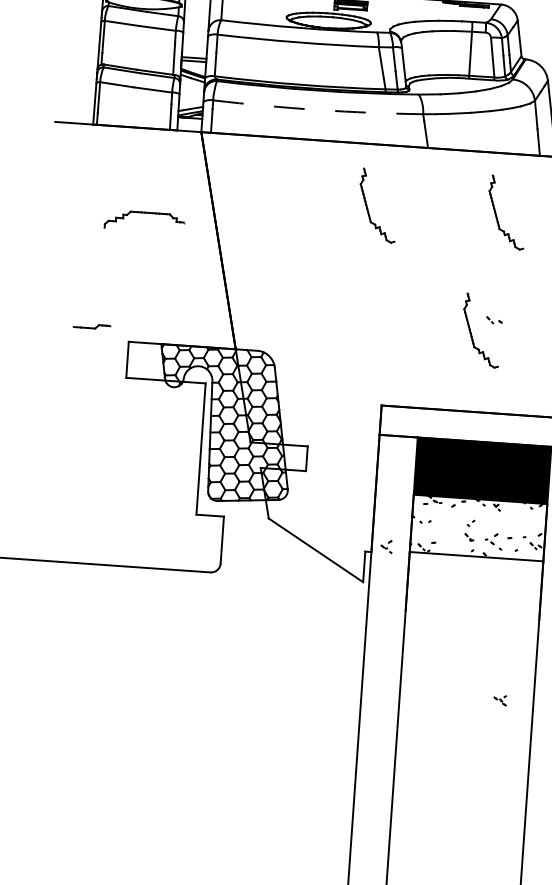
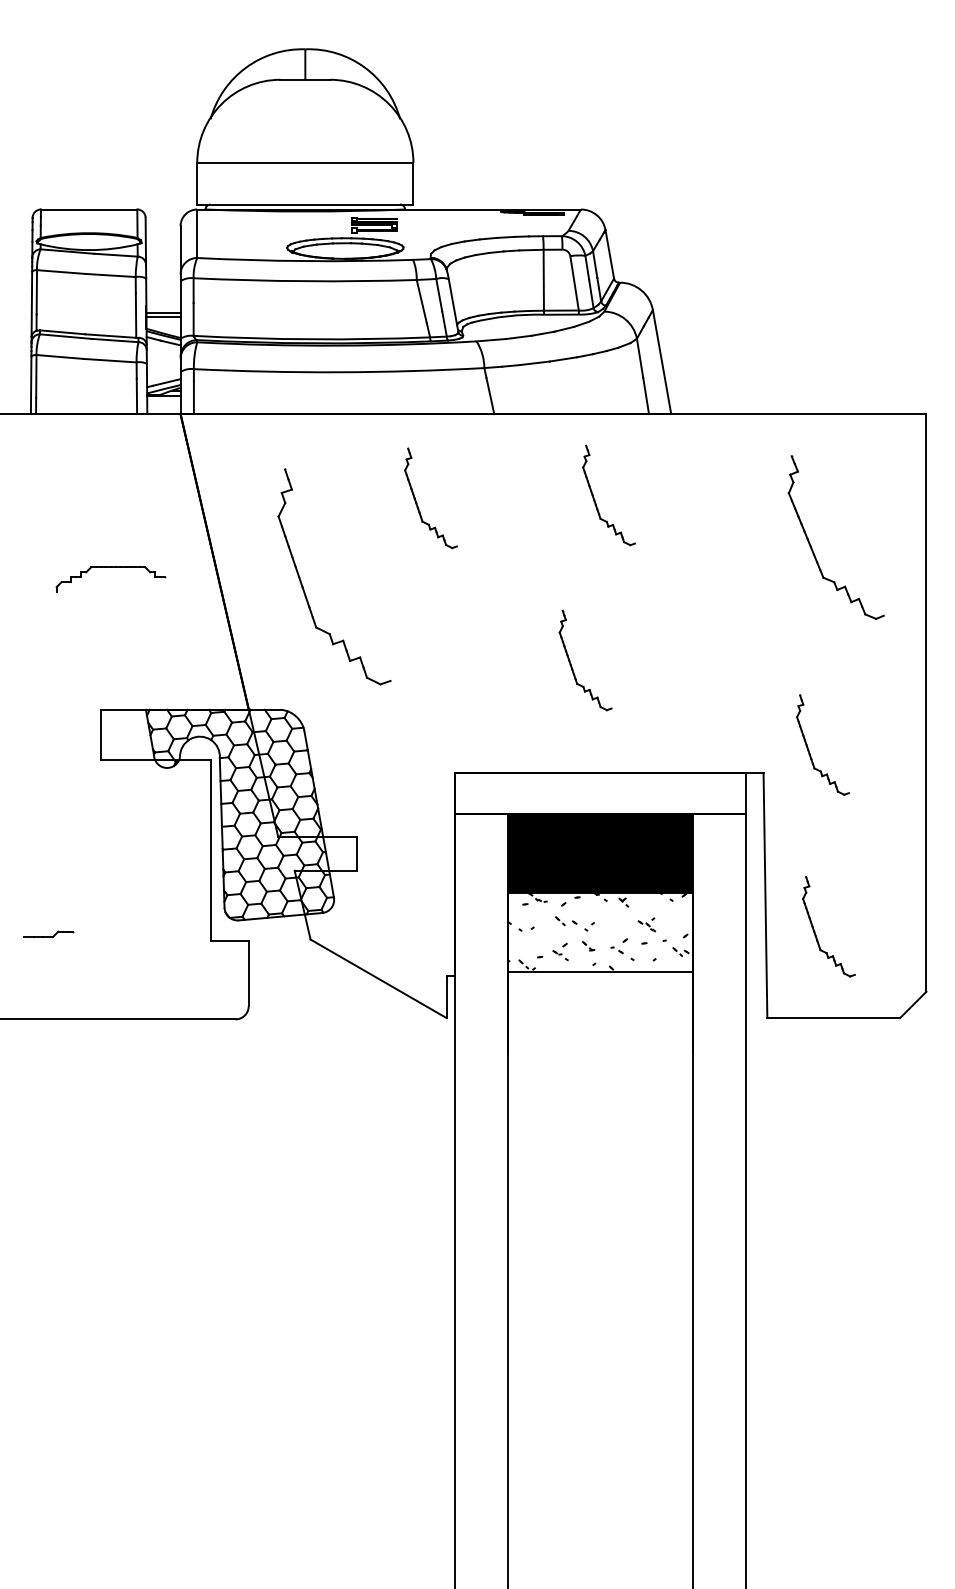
arc: (318, 110) -> (339, 372), dashed -> solid
part: (144, 212) -> (110, 567), moved
part: (281, 262) -> (303, 586), added
part: (494, 320) -> (566, 921), moved
part: (91, 325) -> (48, 933), moved
part: (386, 546) -> (560, 951), moved
part: (500, 700) -> (646, 924), moved

